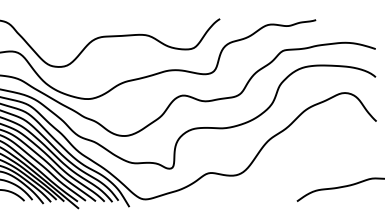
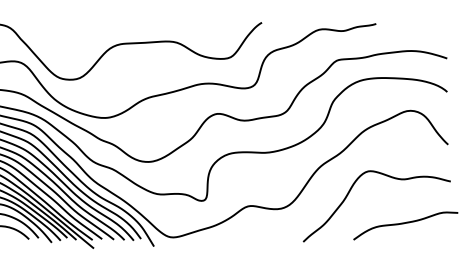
curve: (294, 161) -> (350, 192), added

